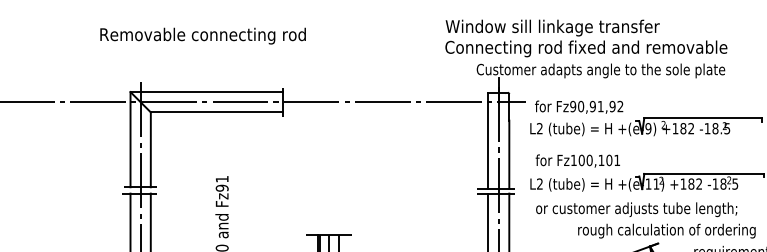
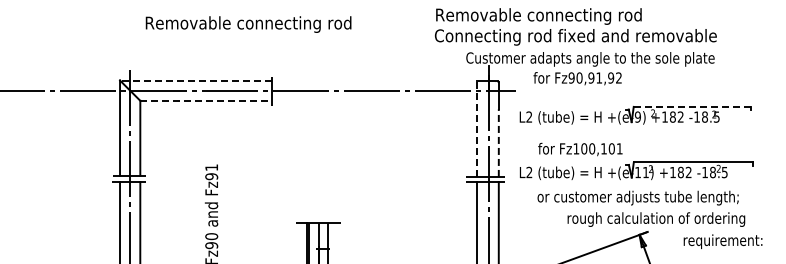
text: (553, 28) -> (542, 16), Window sill linkage transfer -> Removable connecting rod
text: (203, 36) -> (248, 24), moved
line: (206, 92) -> (195, 80), solid -> dashed
text: (579, 107) -> (577, 78), moved
line: (217, 112) -> (206, 100), solid -> dashed
line: (703, 118) -> (692, 106), solid -> dashed
line: (488, 141) -> (477, 129), solid -> dashed
line: (509, 155) -> (498, 143), solid -> dashed
text: (578, 161) -> (580, 149), moved
text: (636, 209) -> (637, 197), moved

